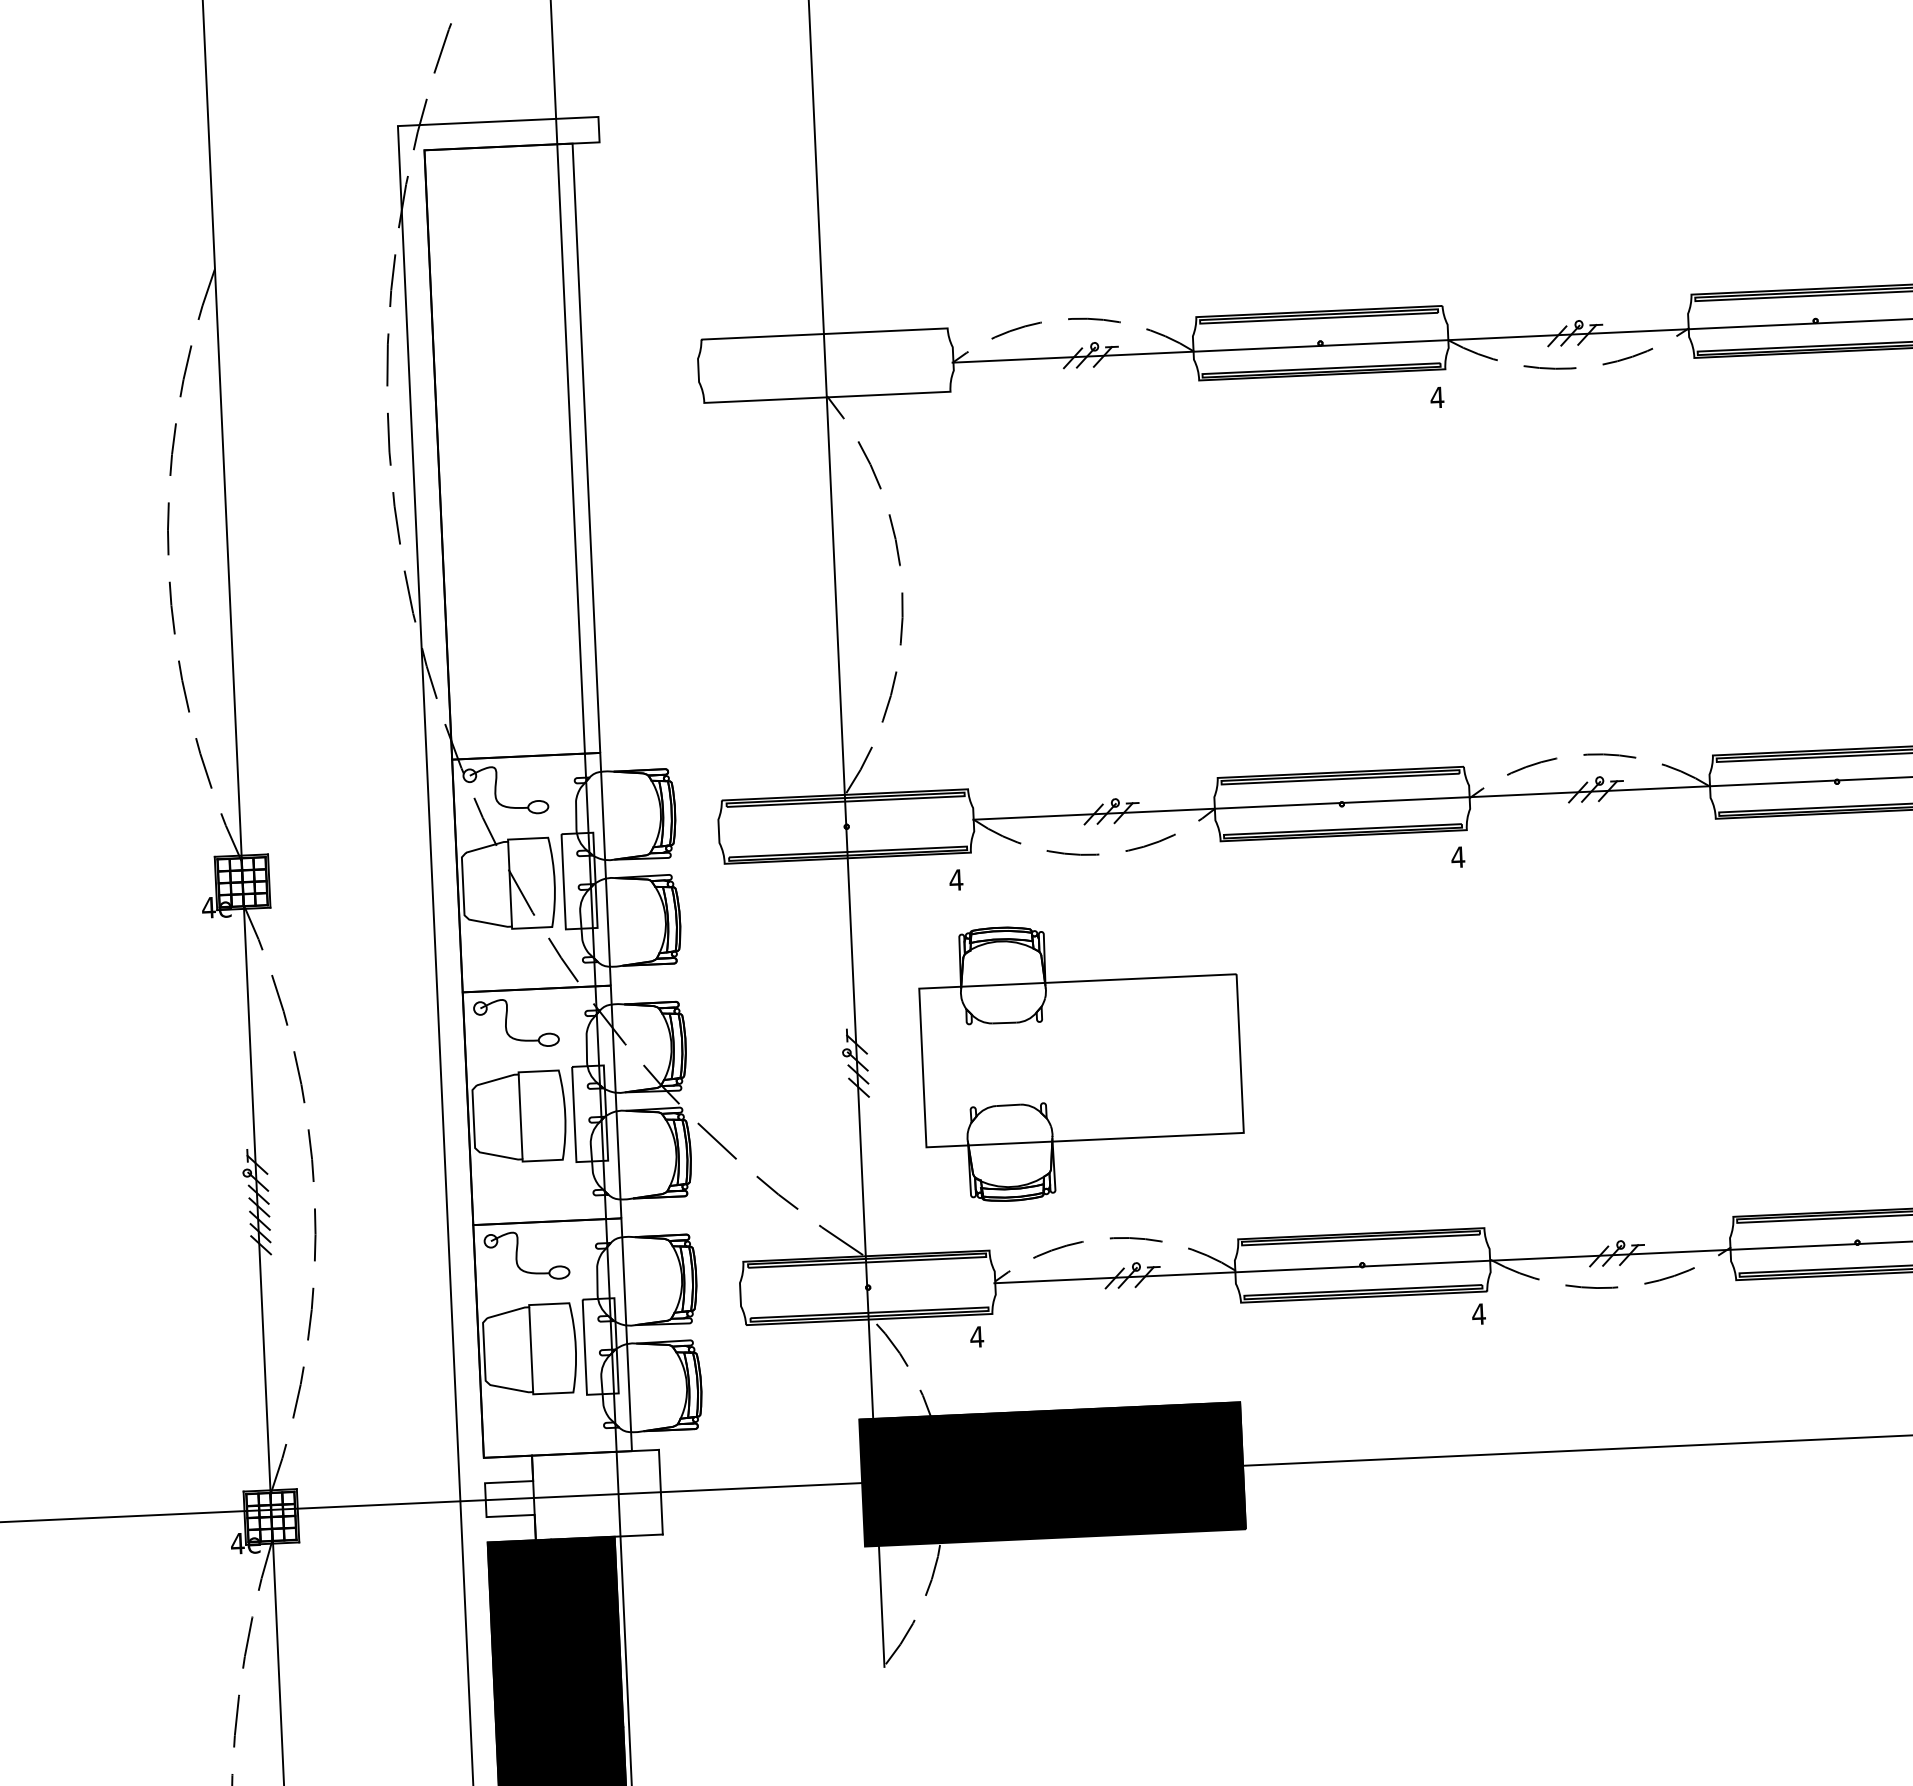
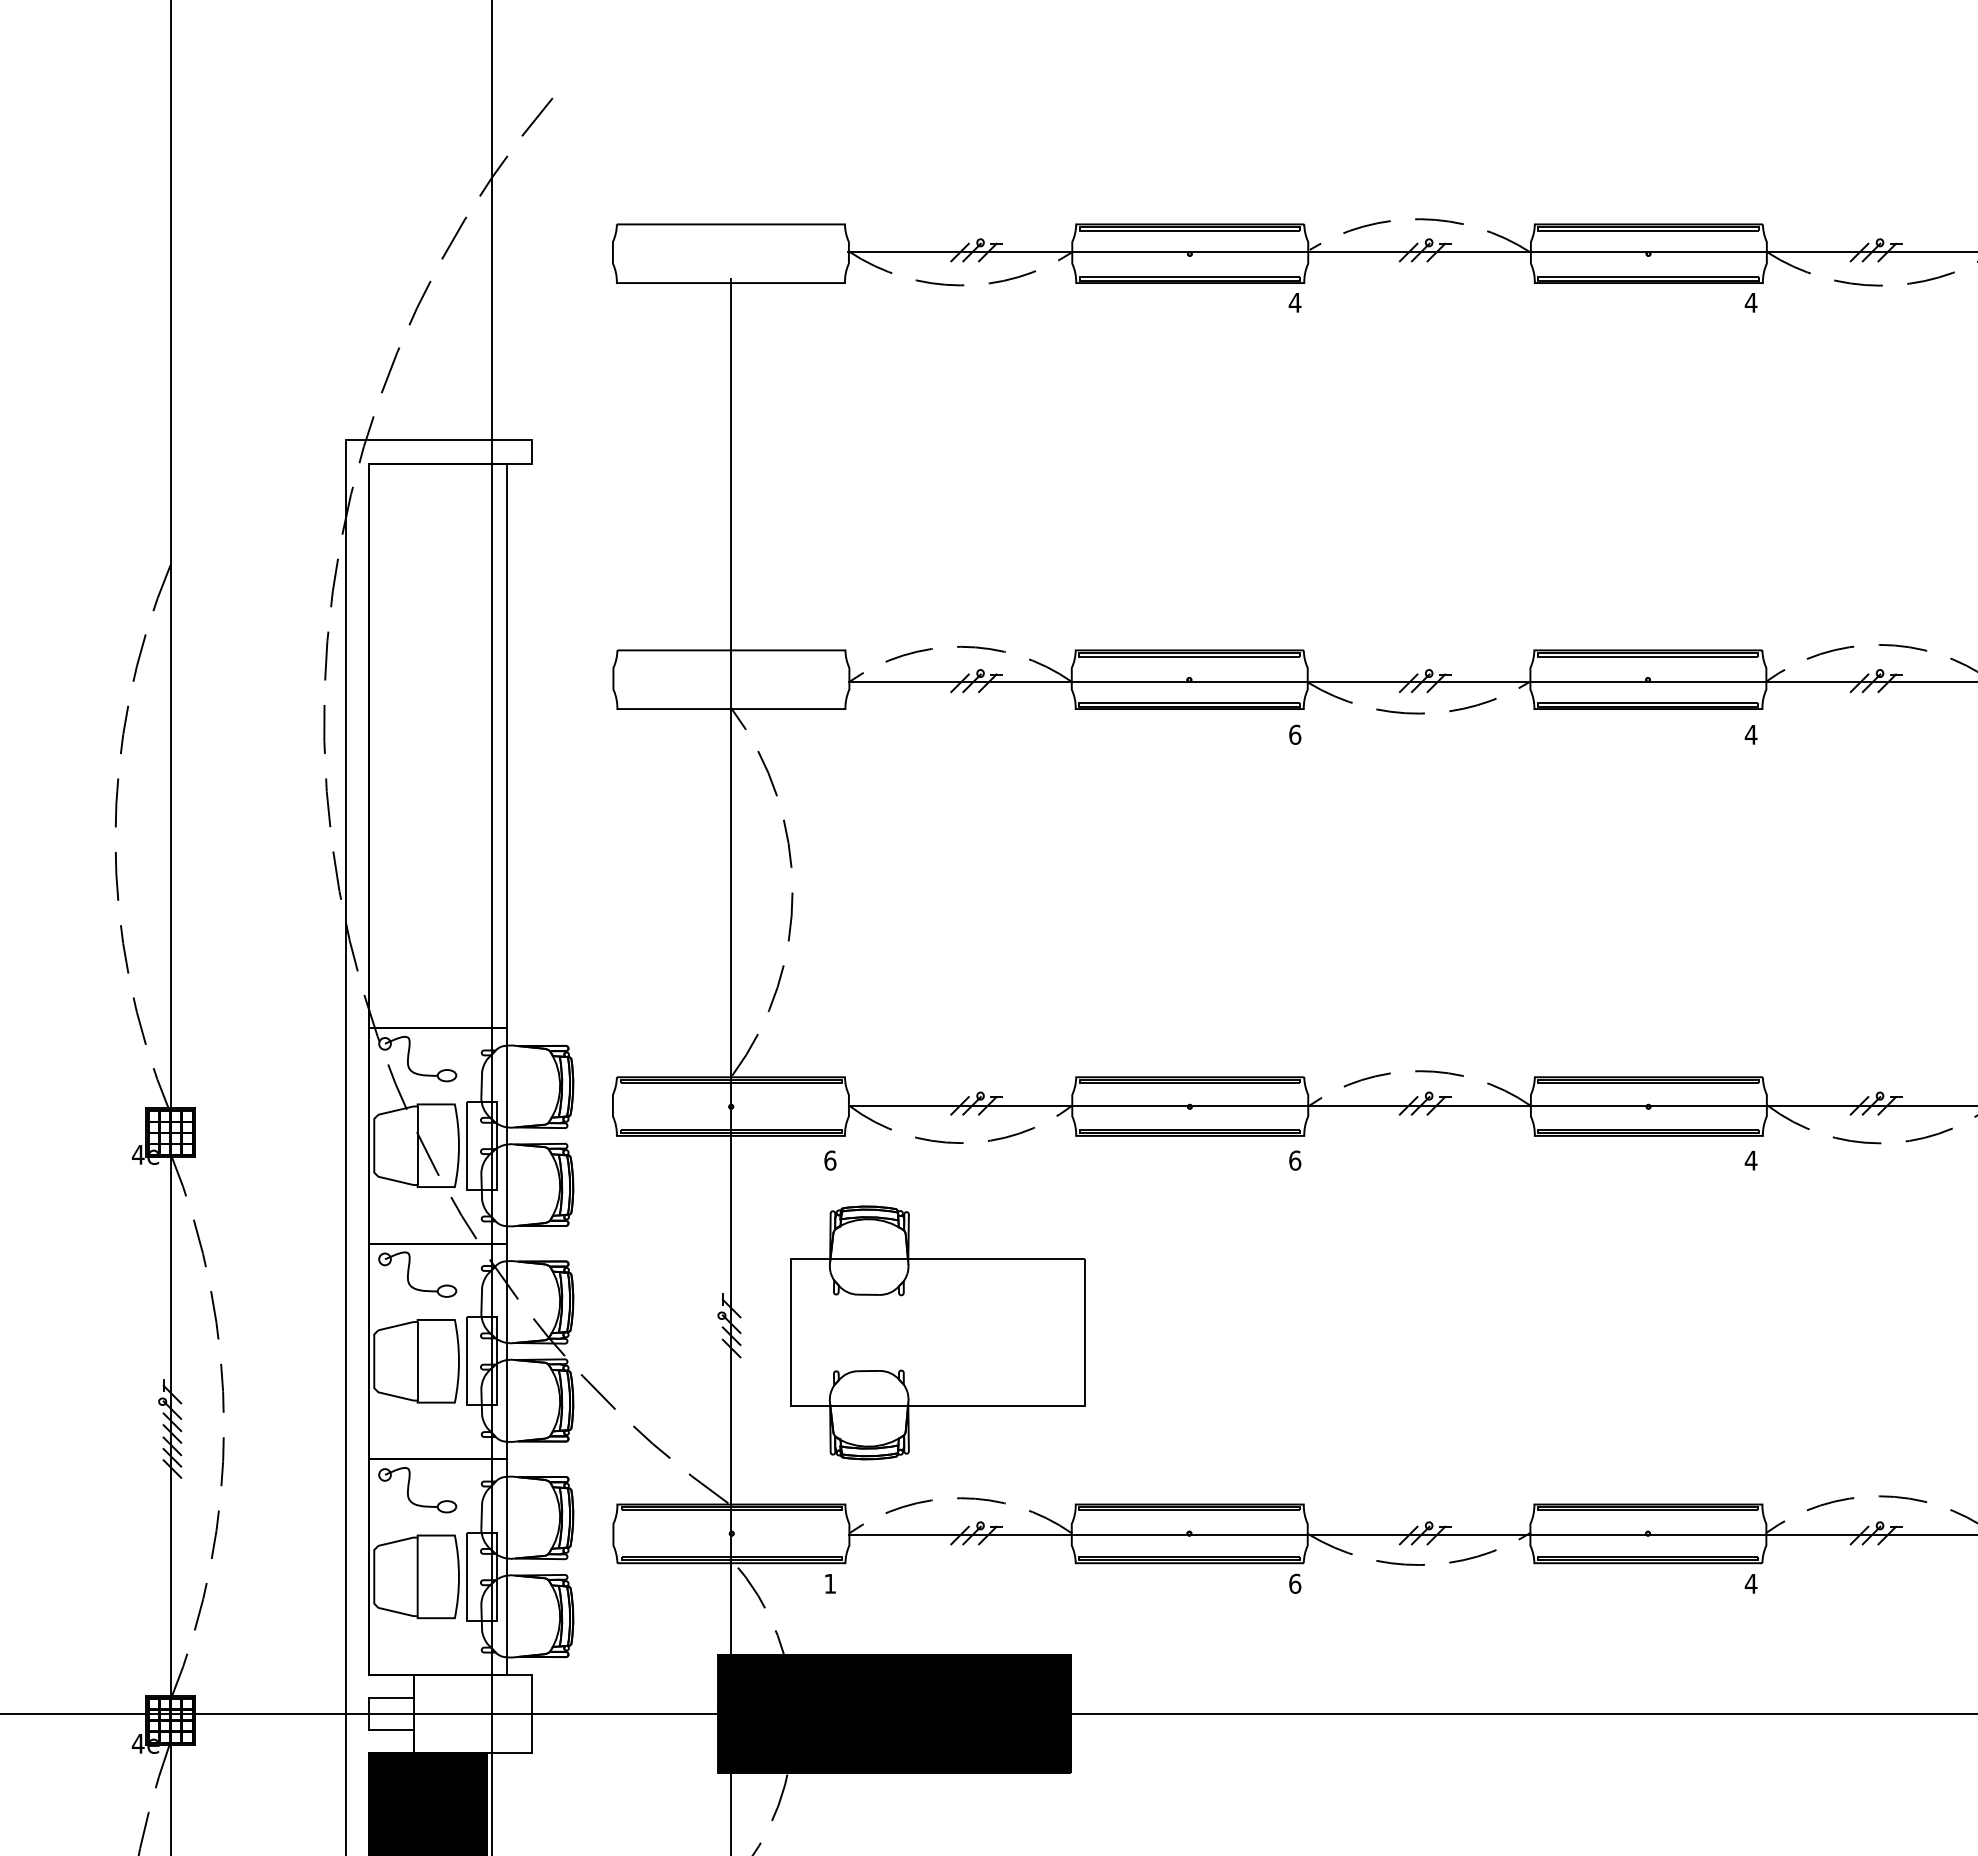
text: (1436, 397) -> (1294, 734), 4 -> 6
text: (1457, 857) -> (1294, 1160), 4 -> 6
text: (955, 879) -> (829, 1160), 4 -> 6
text: (1478, 1313) -> (1294, 1583), 4 -> 6
text: (976, 1336) -> (829, 1583), 4 -> 1

